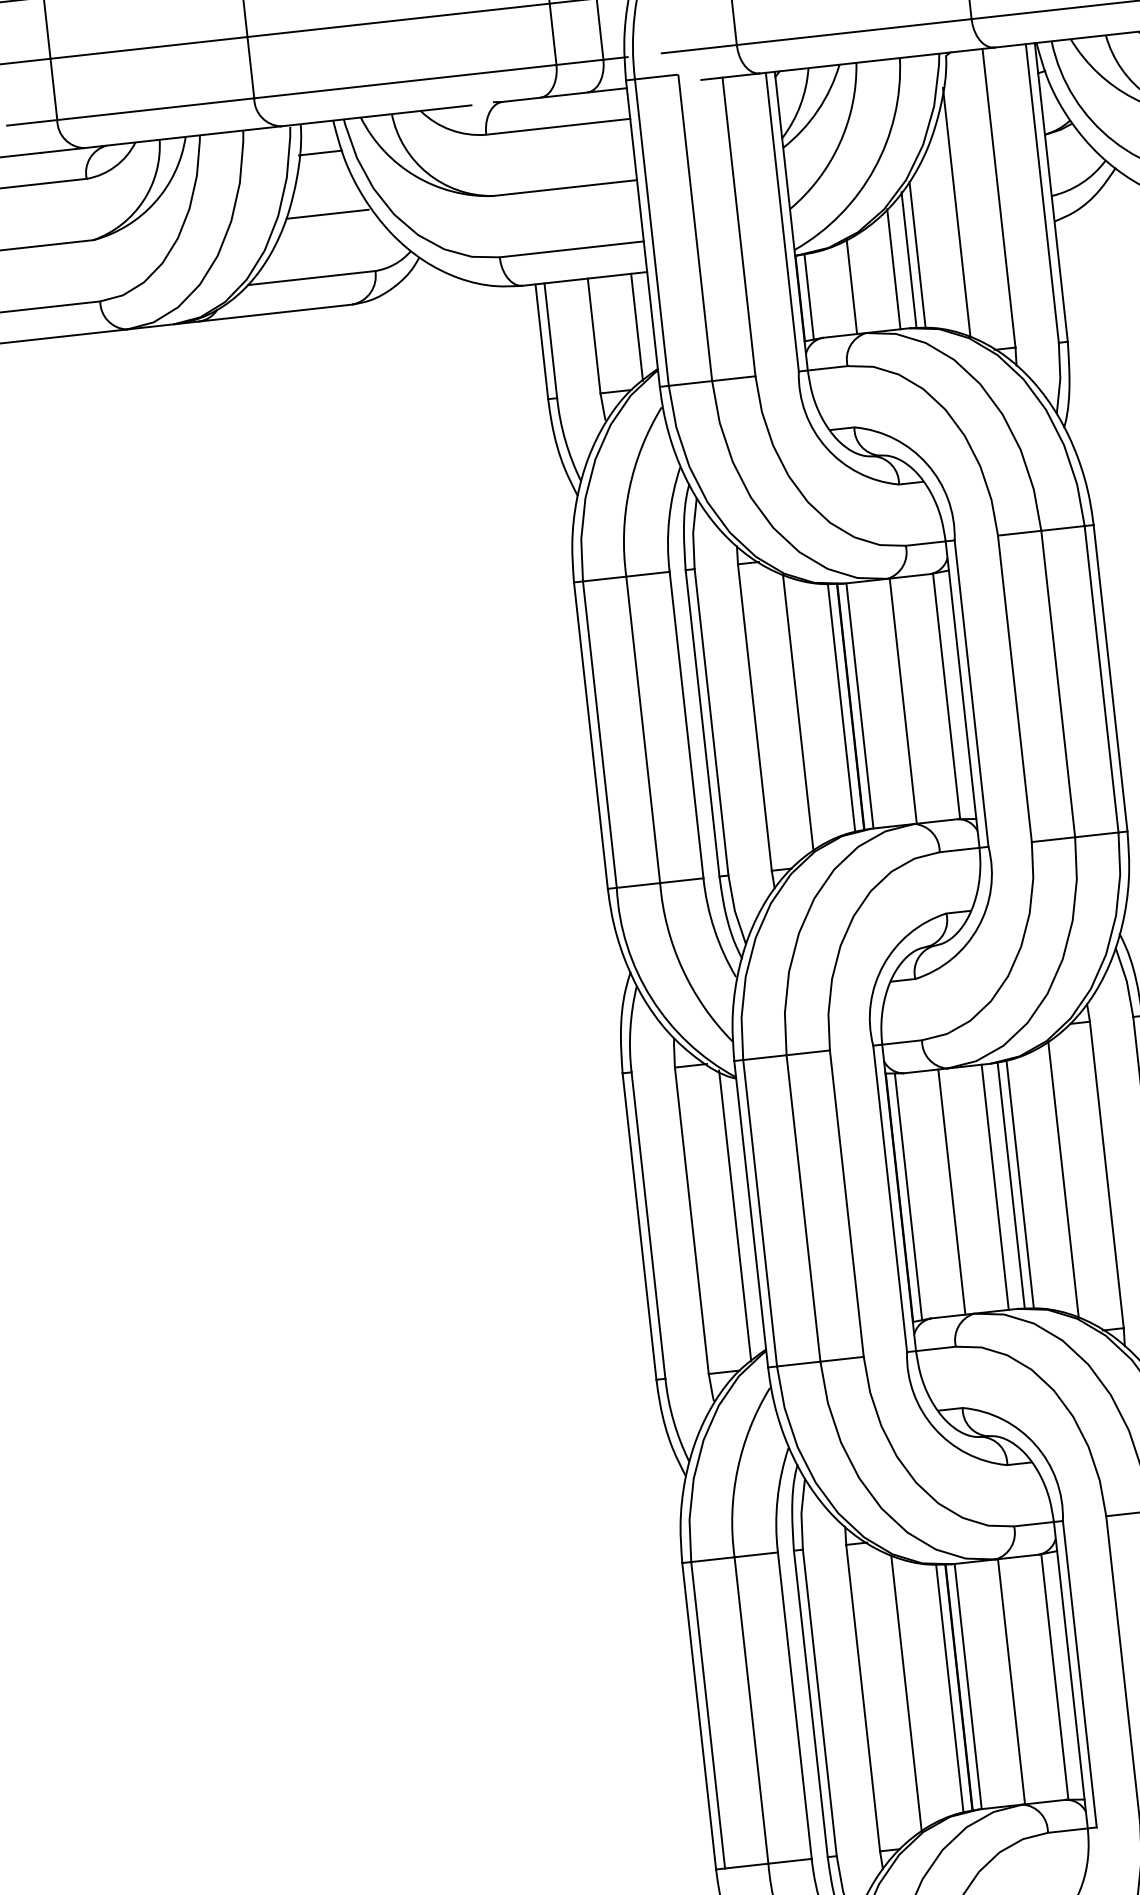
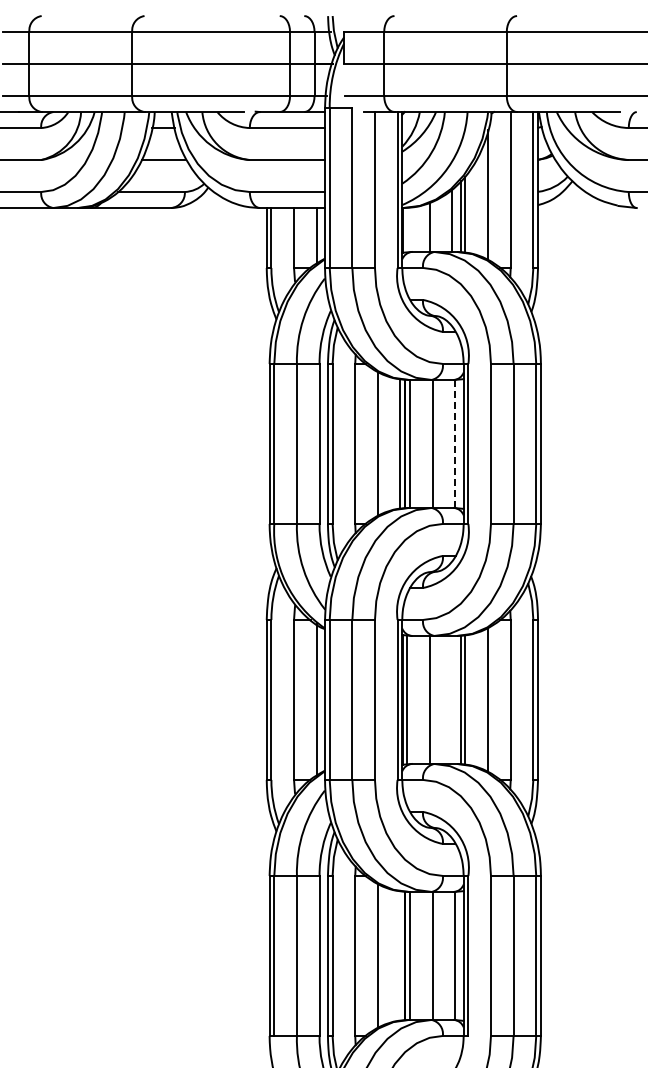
line: (809, 295) -> (407, 229), removed
line: (946, 695) -> (455, 443), solid -> dashed
line: (995, 1186) -> (452, 699), removed
line: (949, 1687) -> (400, 955), removed

